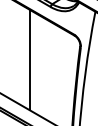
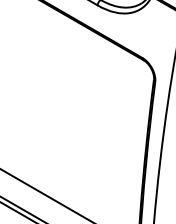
line: (29, 59) -> (57, 105), removed

